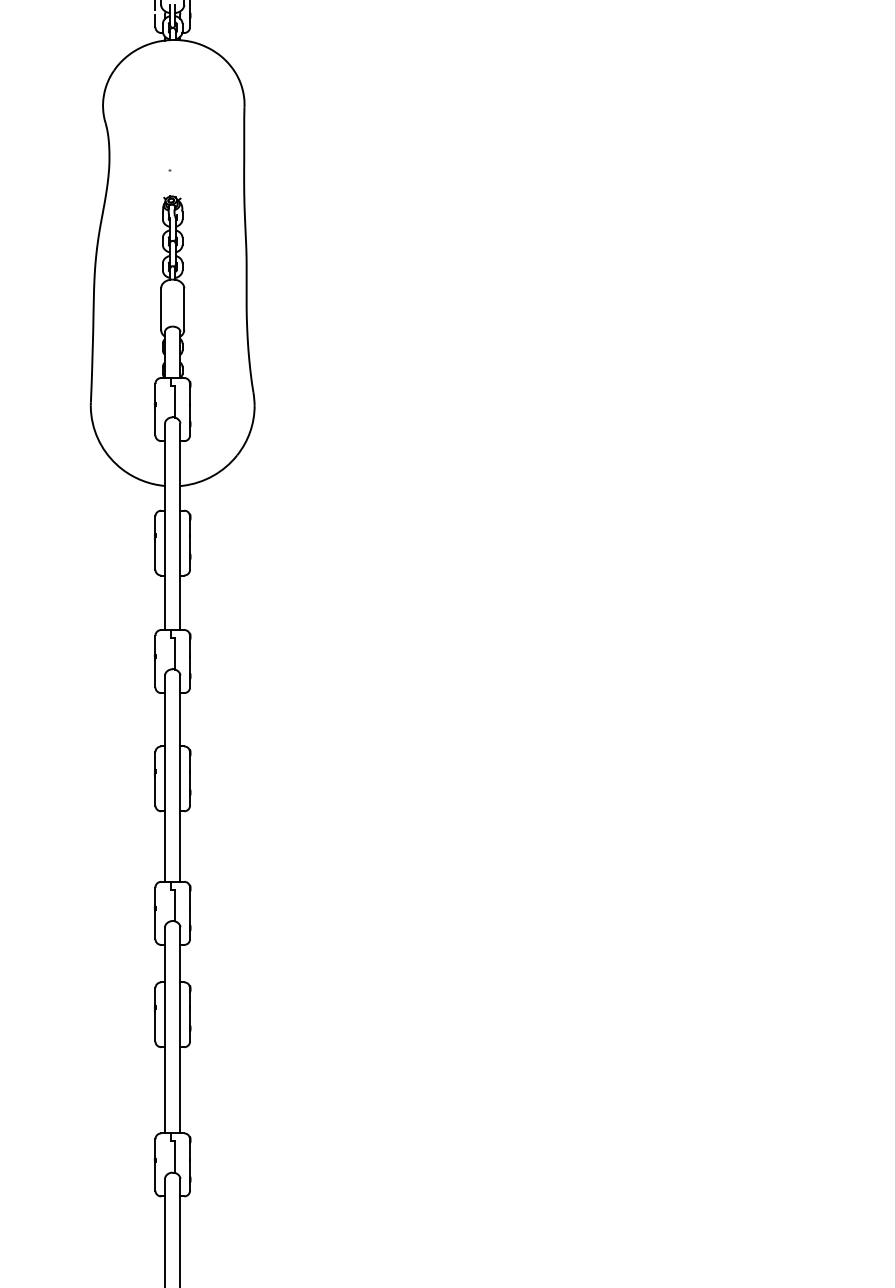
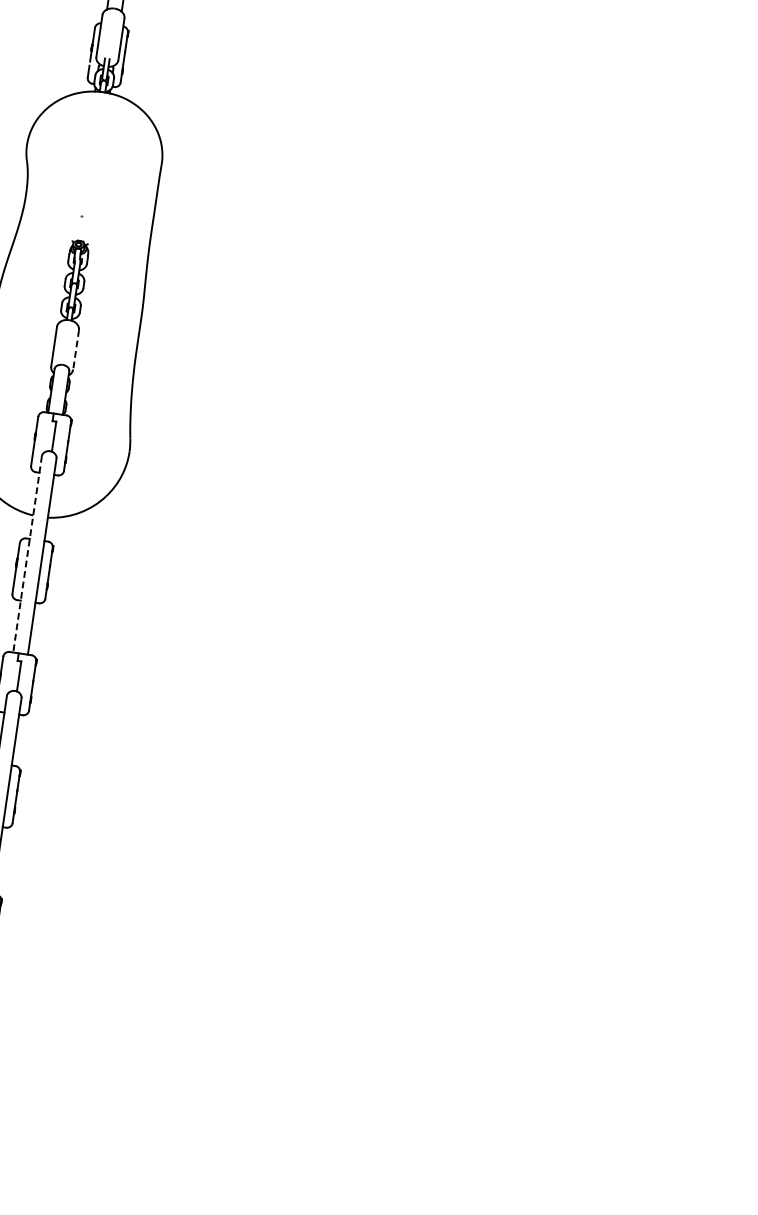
line: (184, 309) -> (76, 350), solid -> dashed
line: (165, 527) -> (27, 555), solid -> dashed

